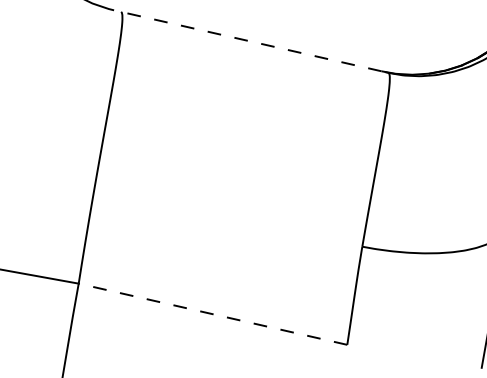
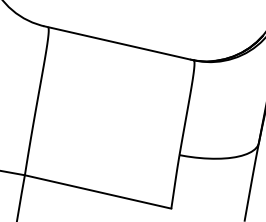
line: (248, 40) -> (117, 42), dashed -> solid
line: (211, 313) -> (97, 191), dashed -> solid

